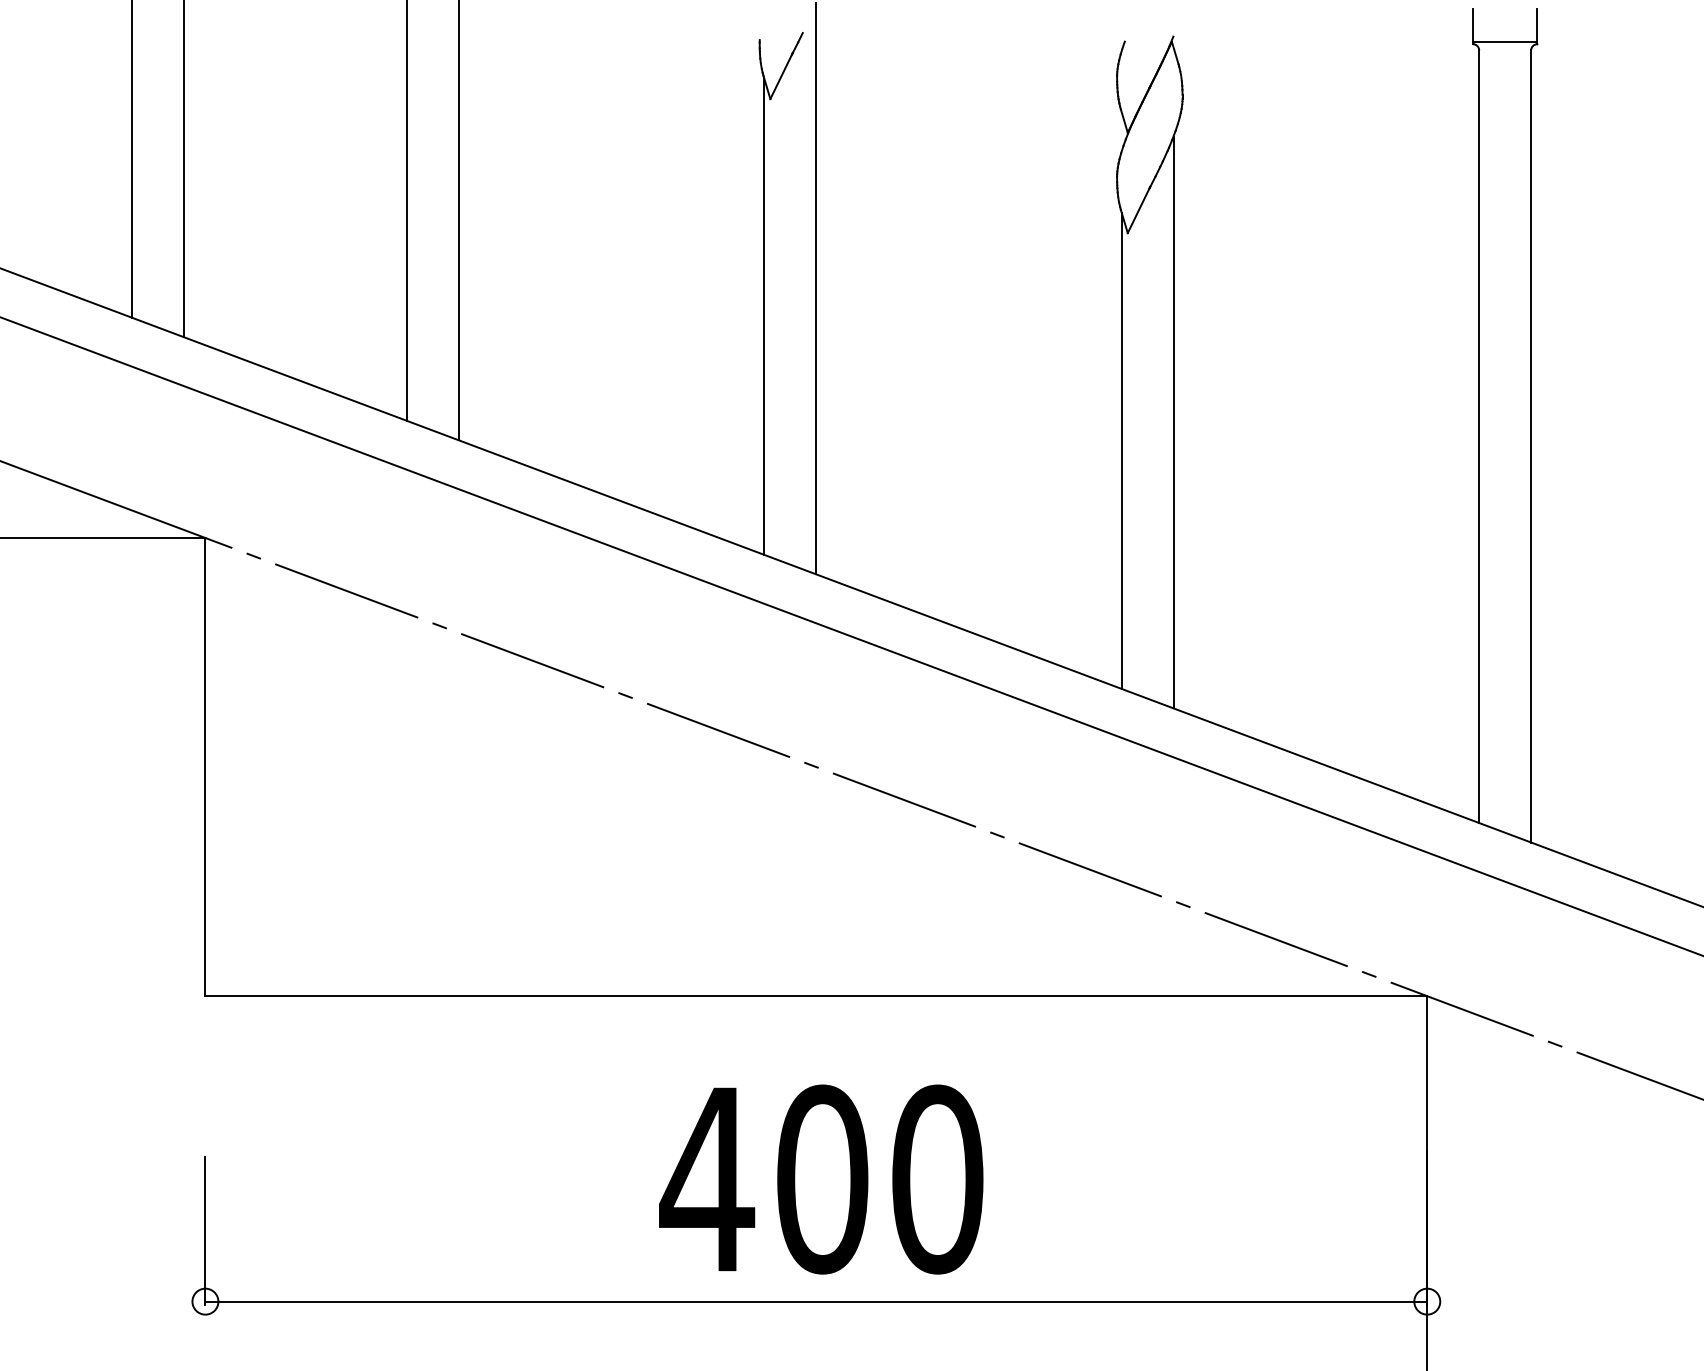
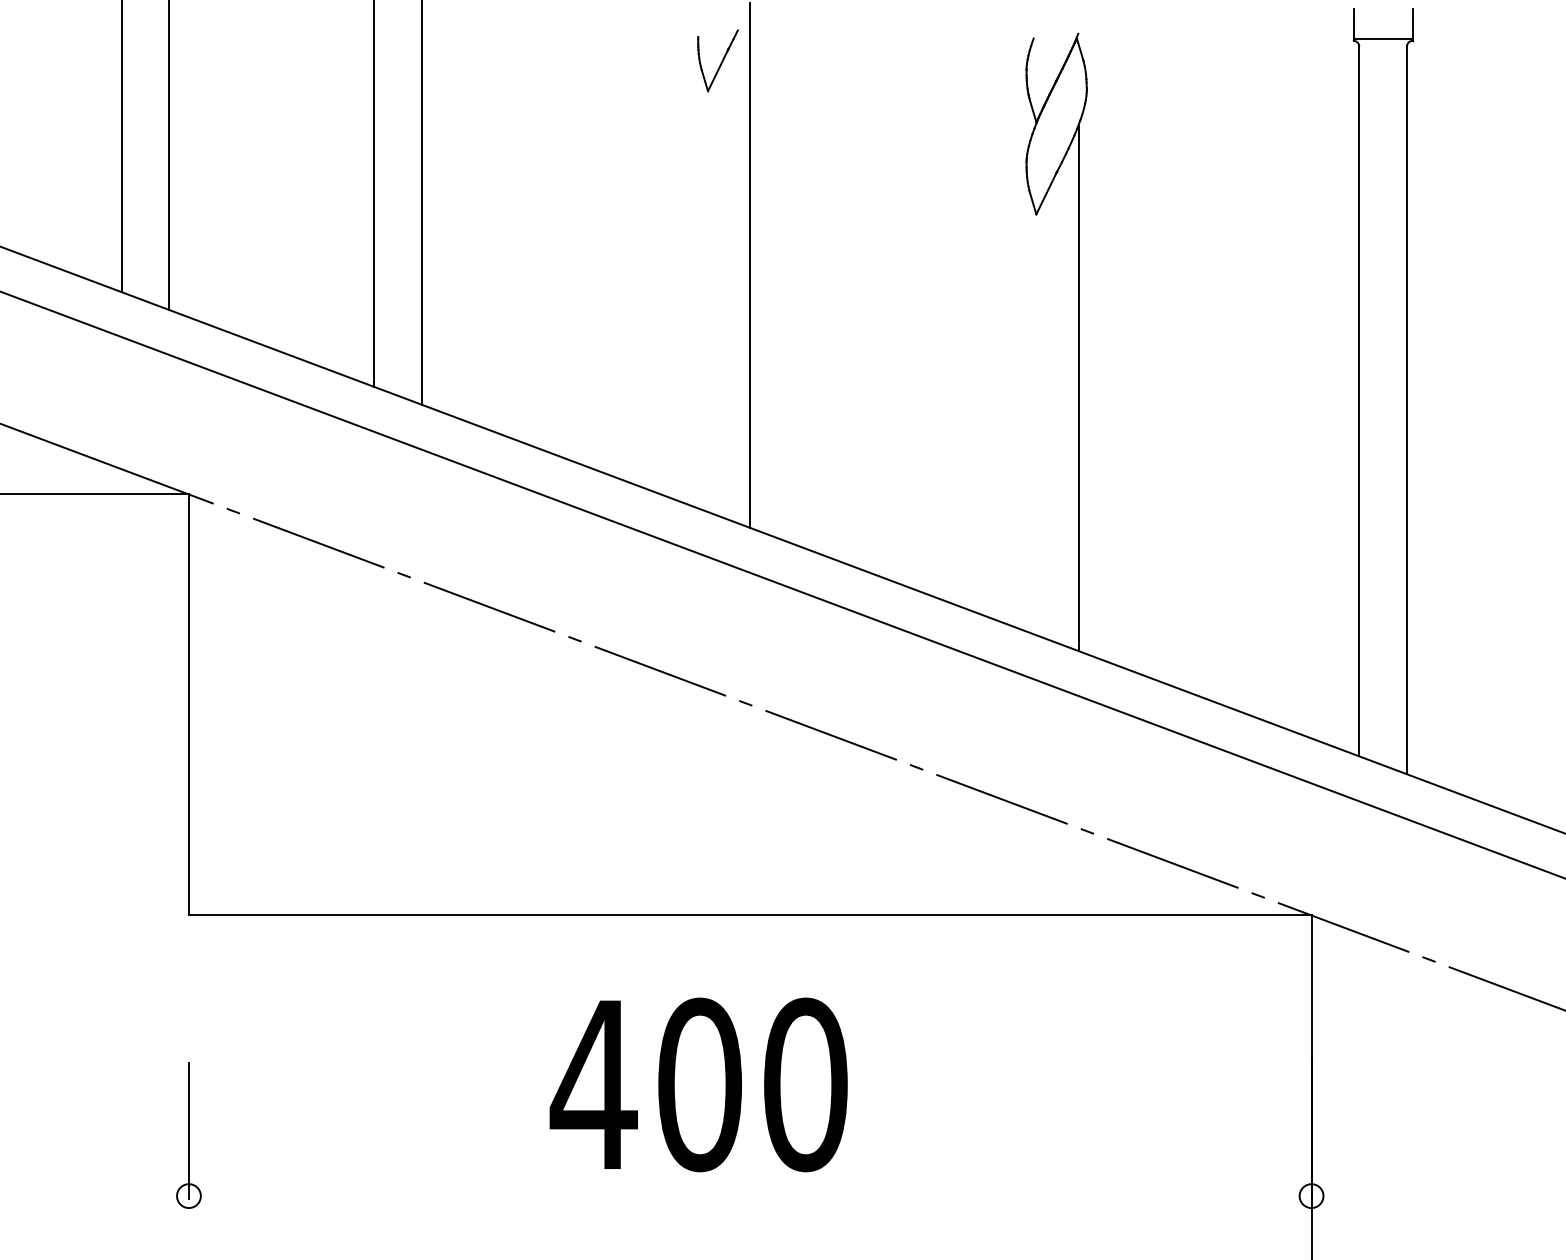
line: (764, 317) -> (702, 291), removed
line: (1121, 450) -> (1030, 414), removed
text: (820, 1179) -> (698, 1084), moved
line: (815, 1302) -> (749, 1196), removed

